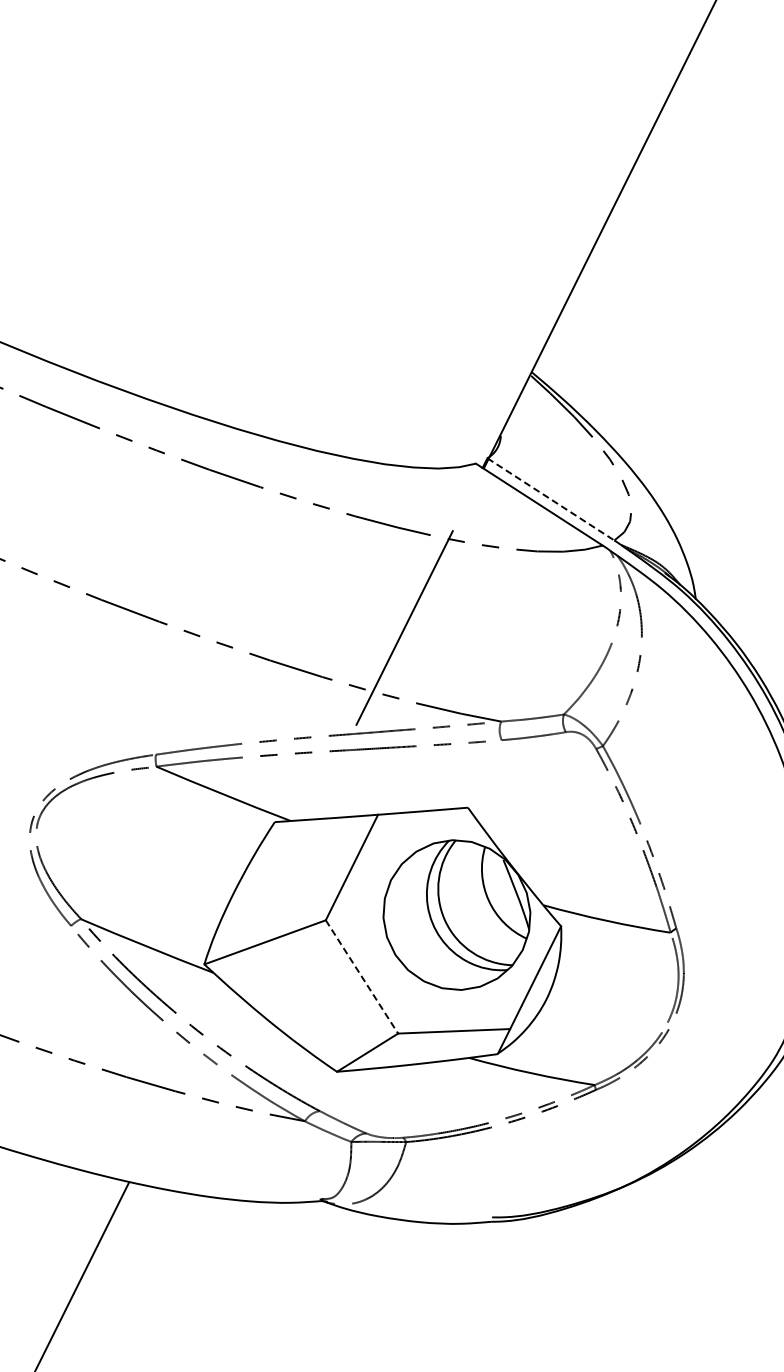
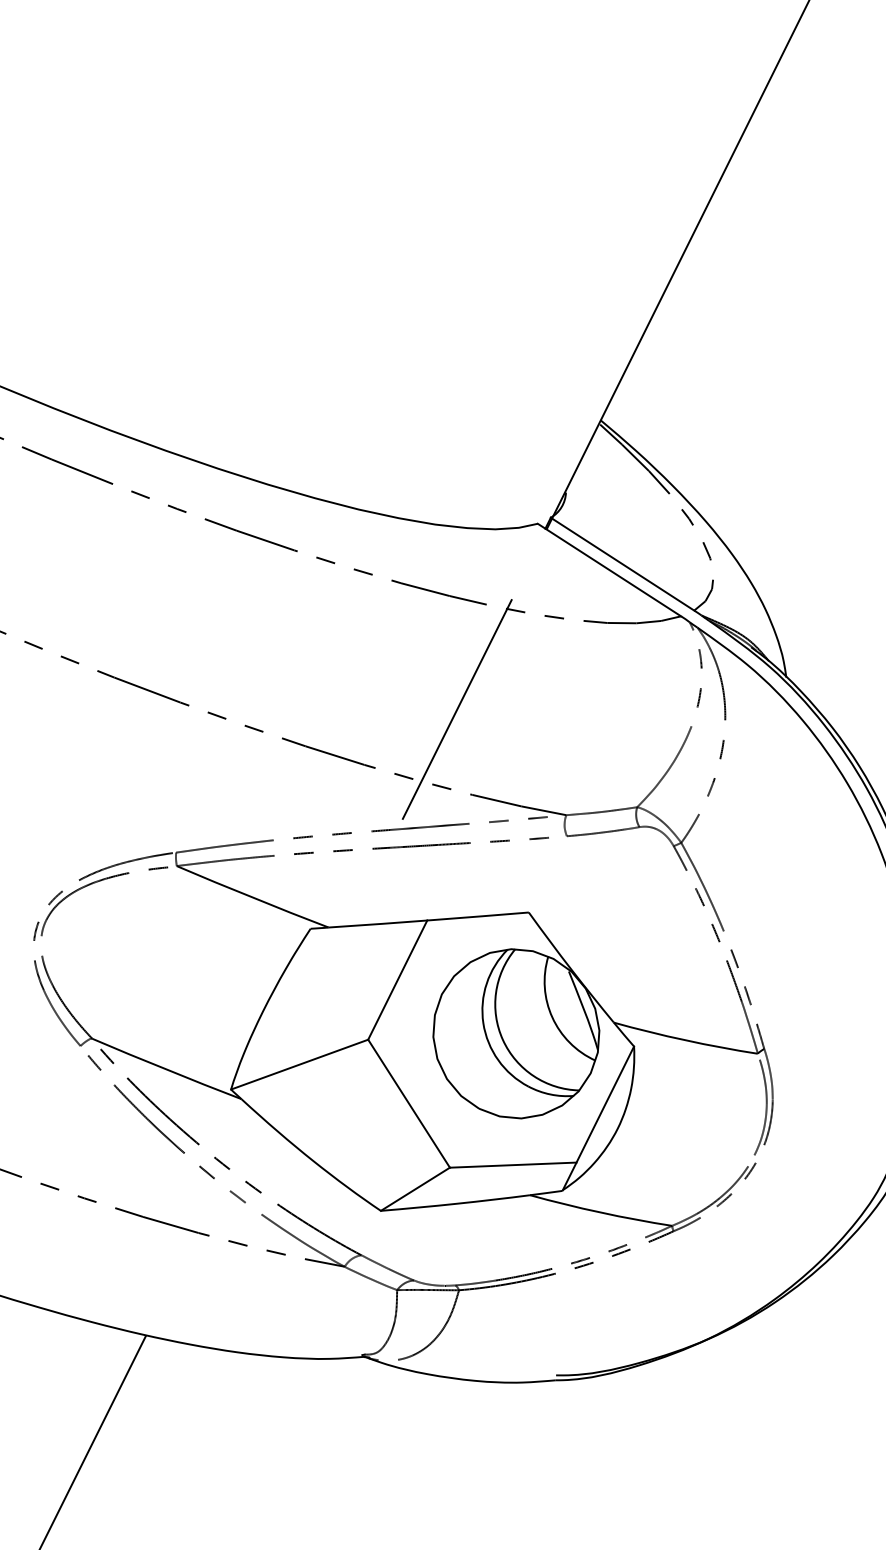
line: (550, 499) -> (622, 564), dashed -> solid
line: (362, 977) -> (409, 1104), dashed -> solid

